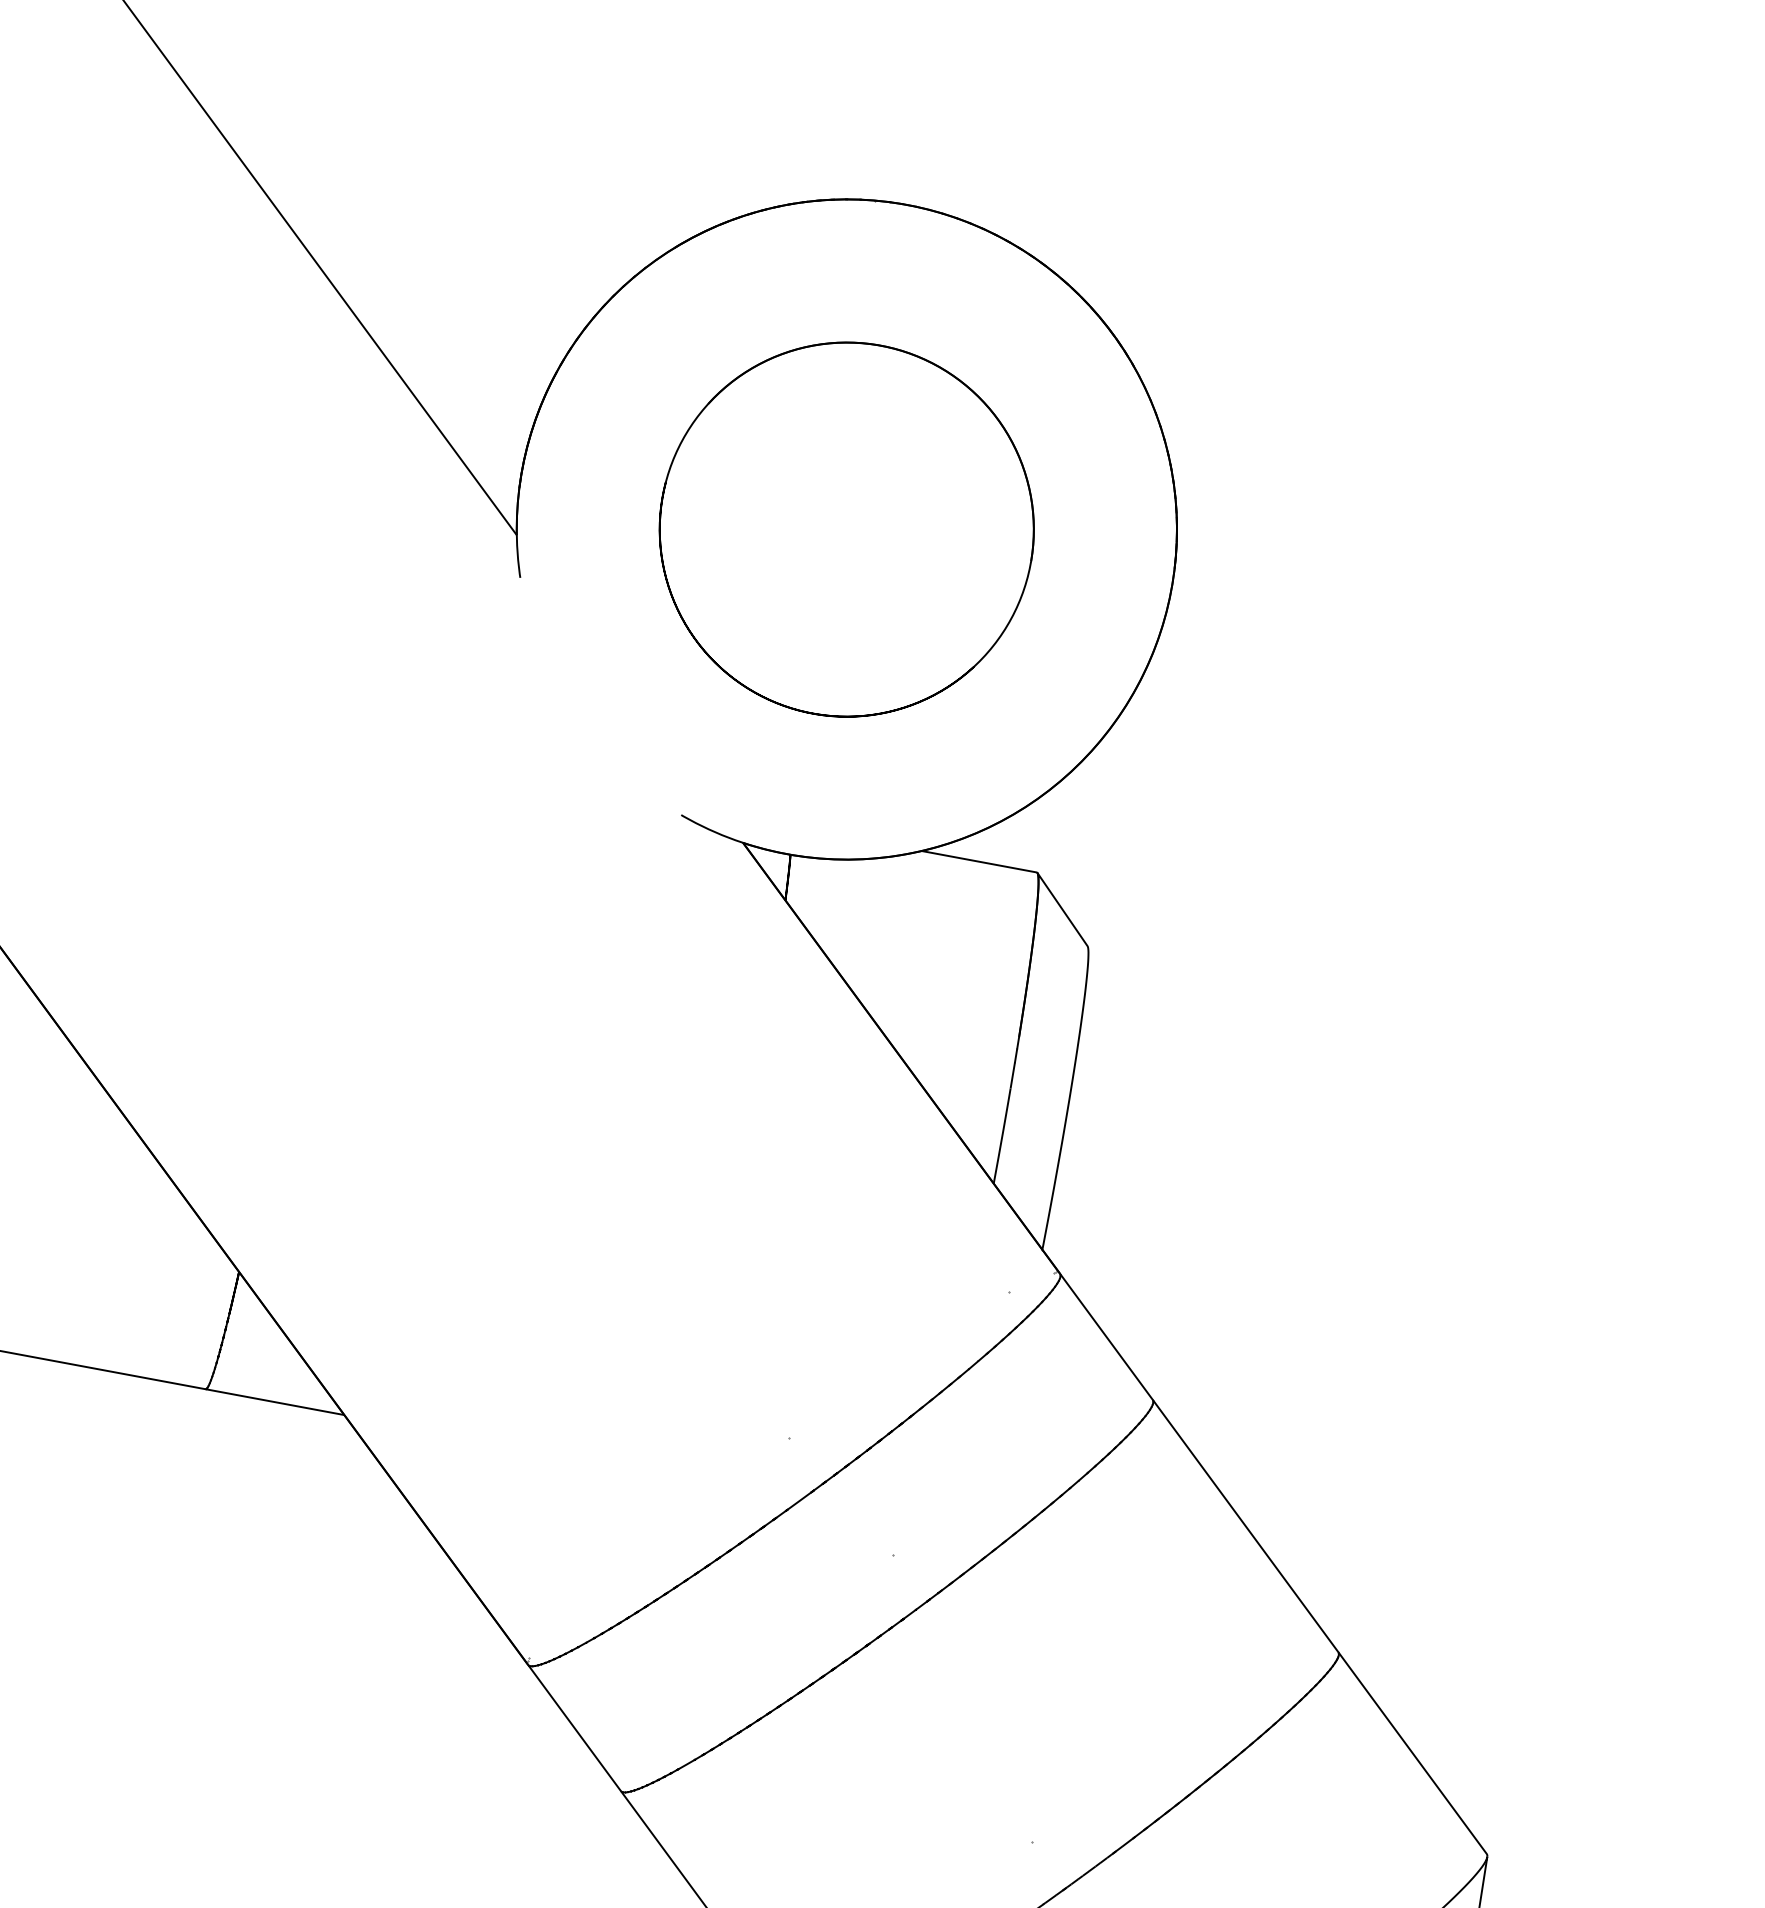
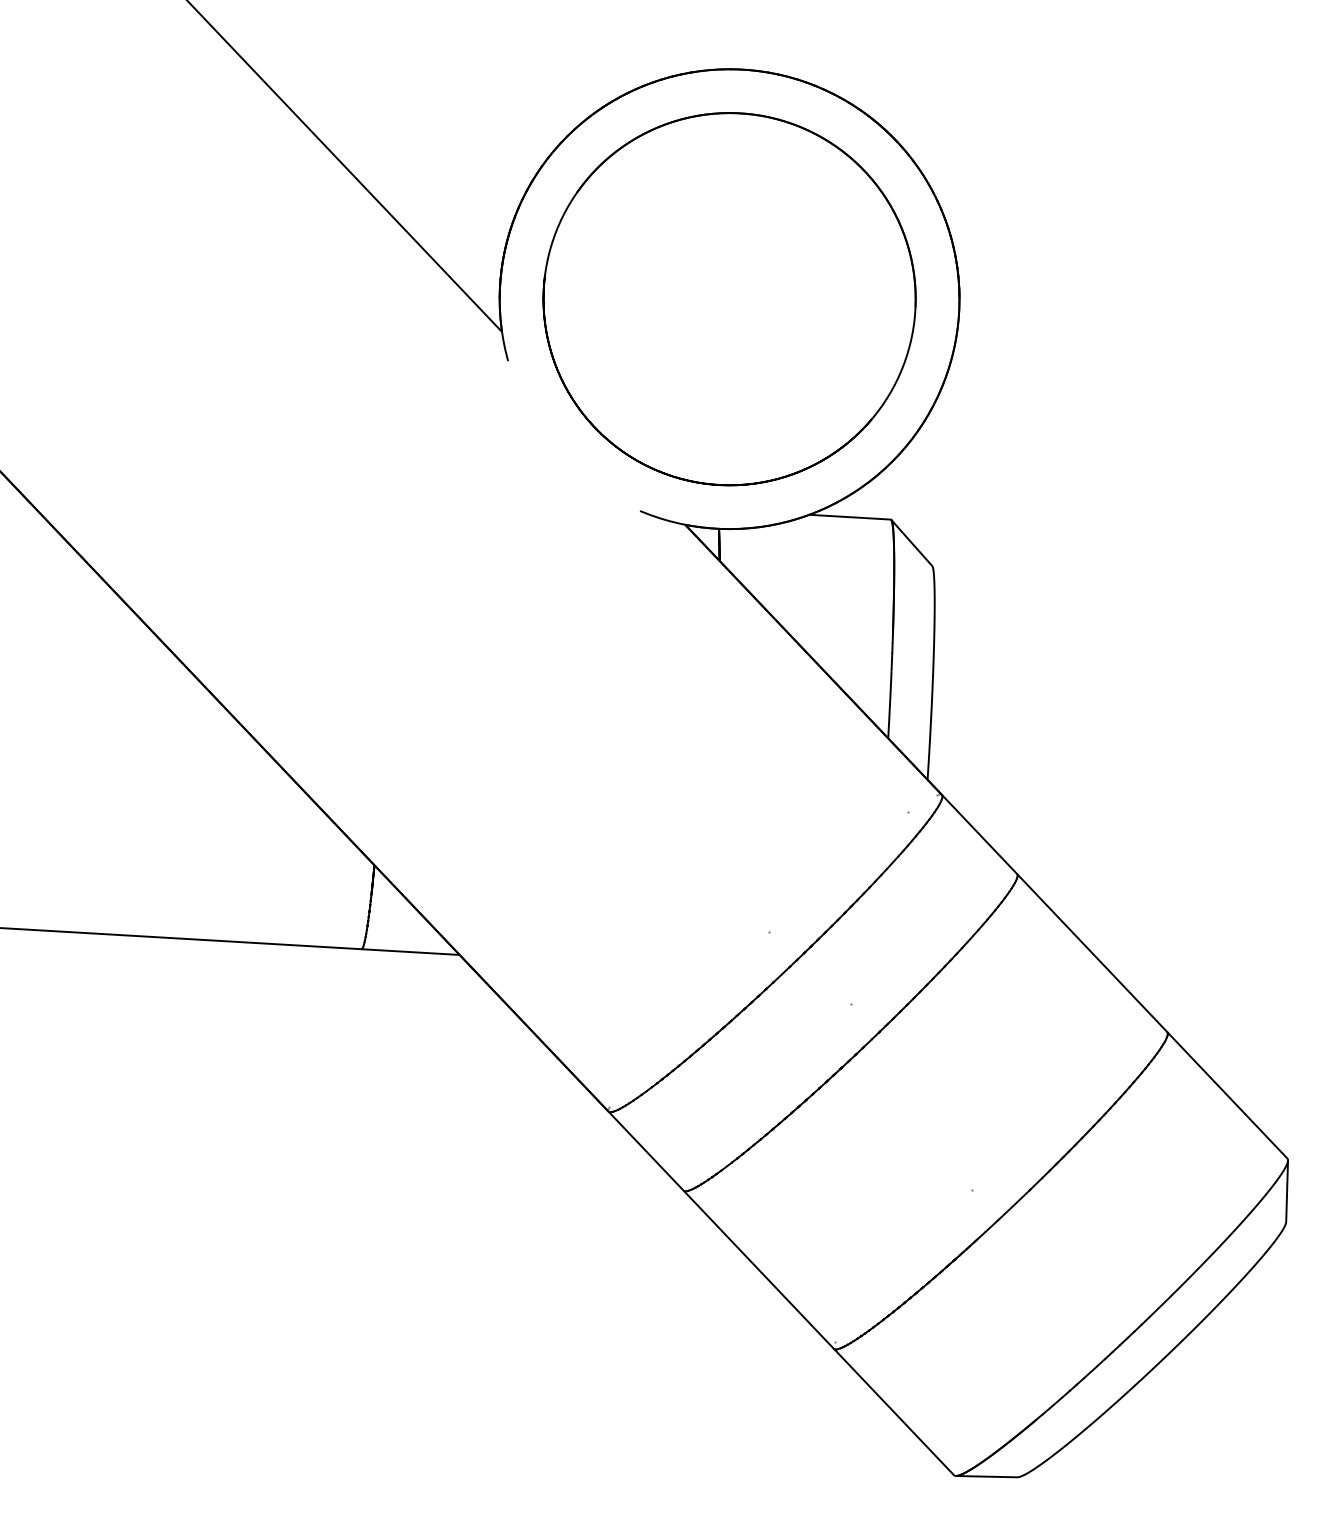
part: (846, 529) -> (729, 299), size x1.43

